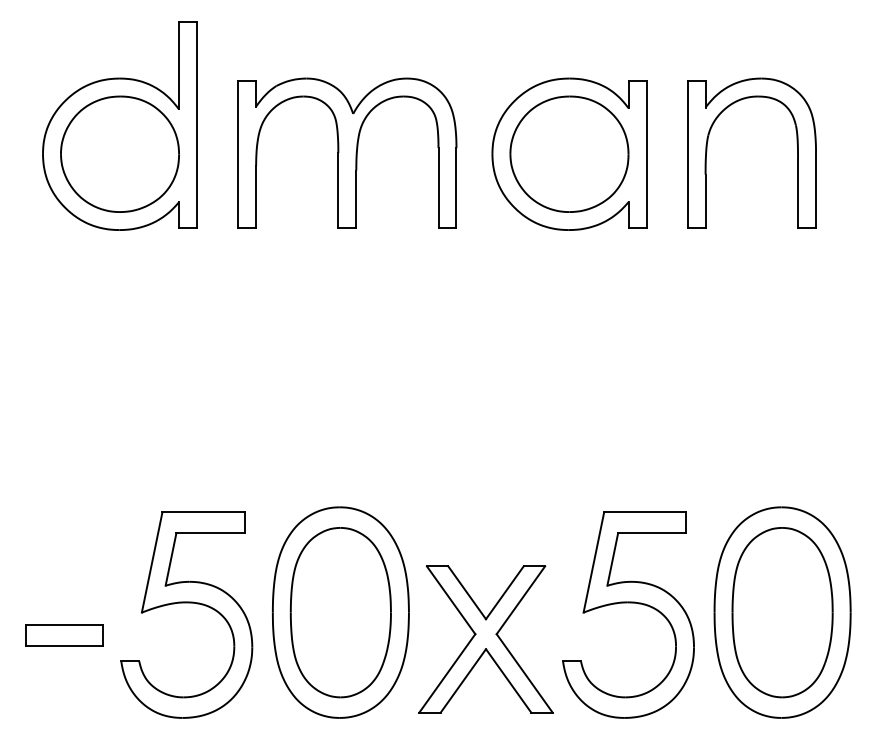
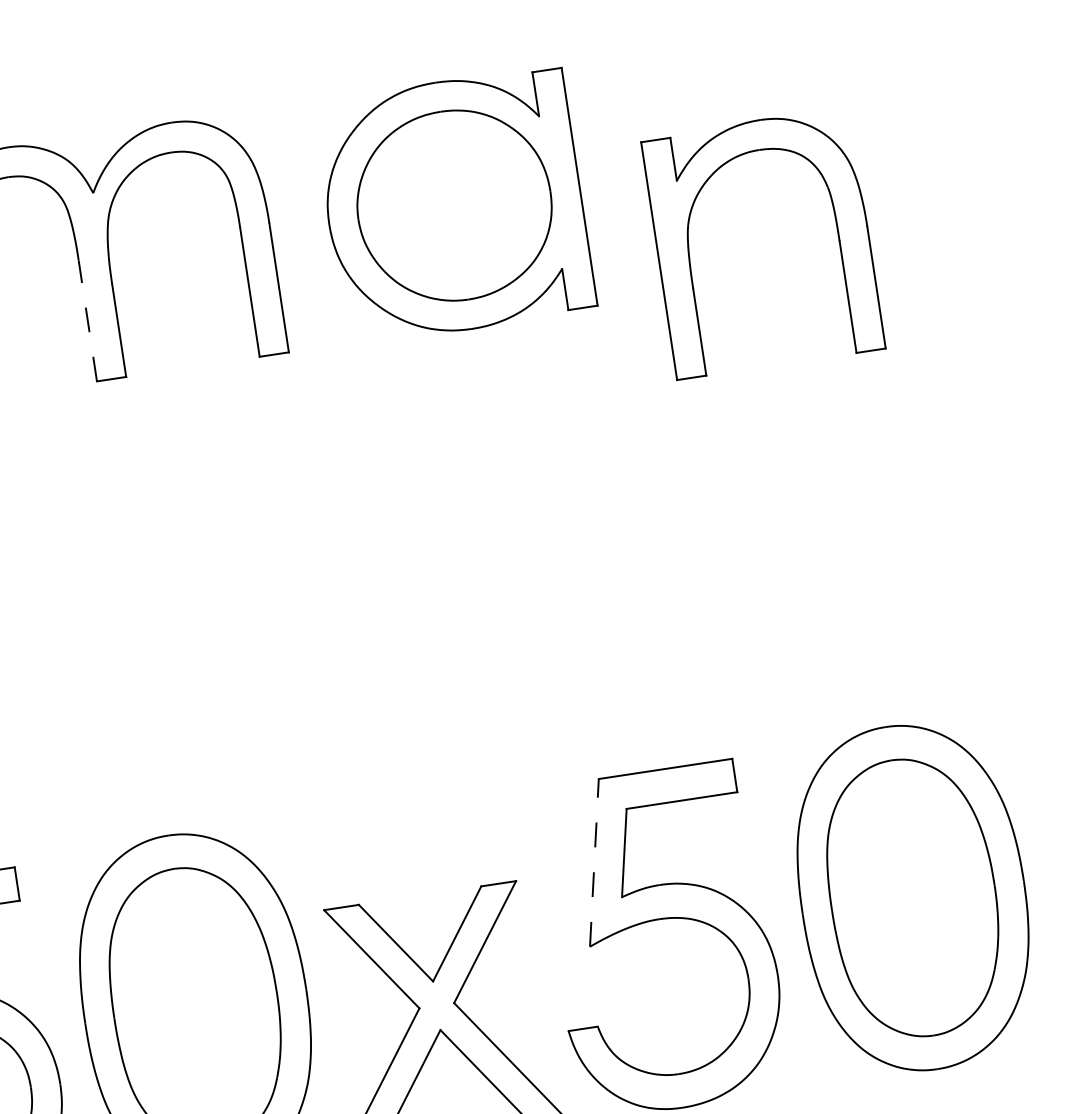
part: (707, 151) -> (690, 251), moved
line: (338, 189) -> (87, 319), solid -> dashed
line: (593, 562) -> (593, 862), solid -> dashed

